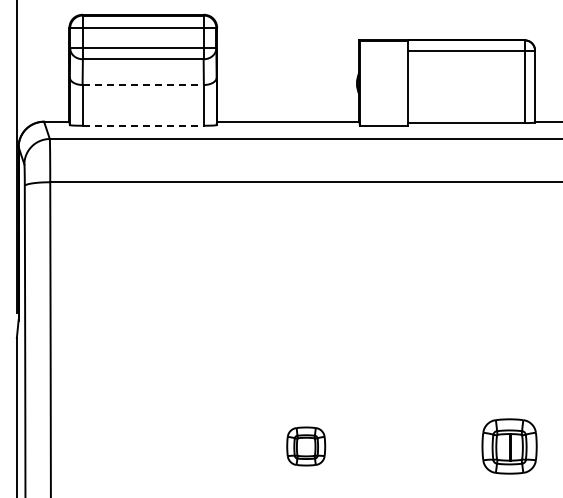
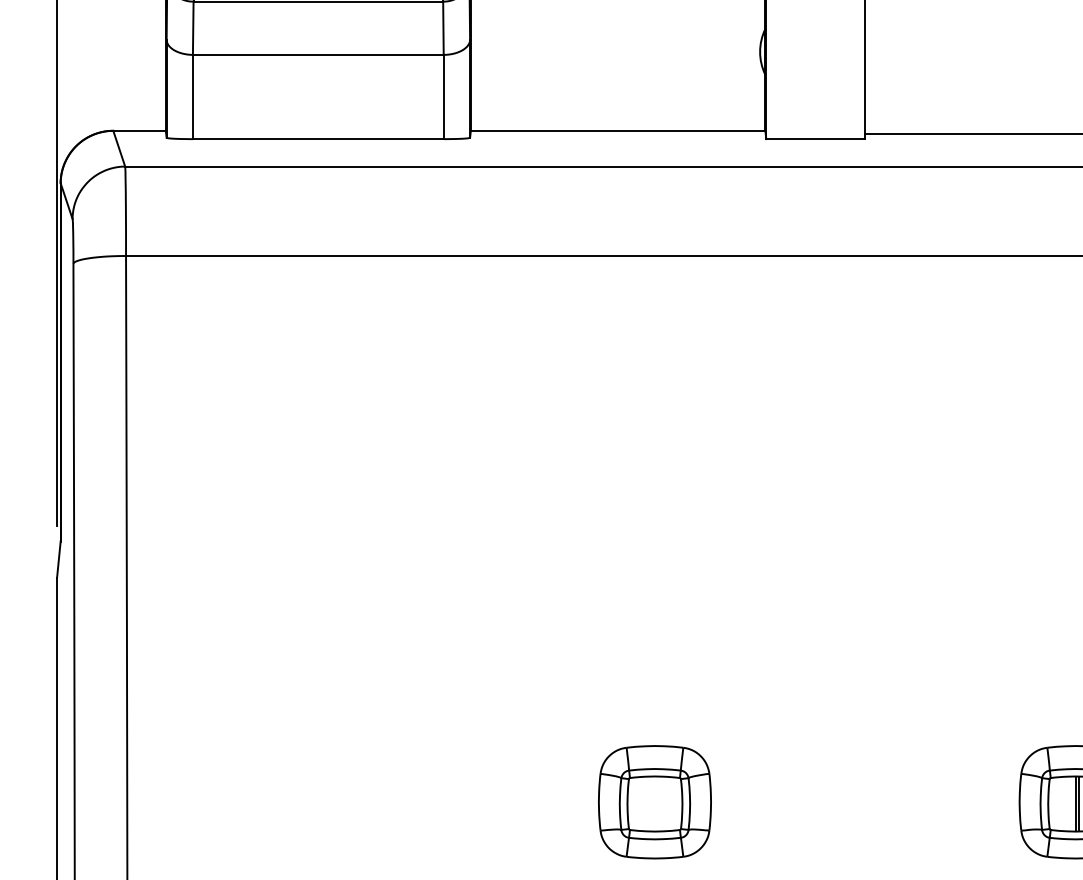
line: (143, 85) -> (318, 55), dashed -> solid
line: (143, 125) -> (318, 138), dashed -> solid
part: (306, 446) -> (655, 802), size x1.43

